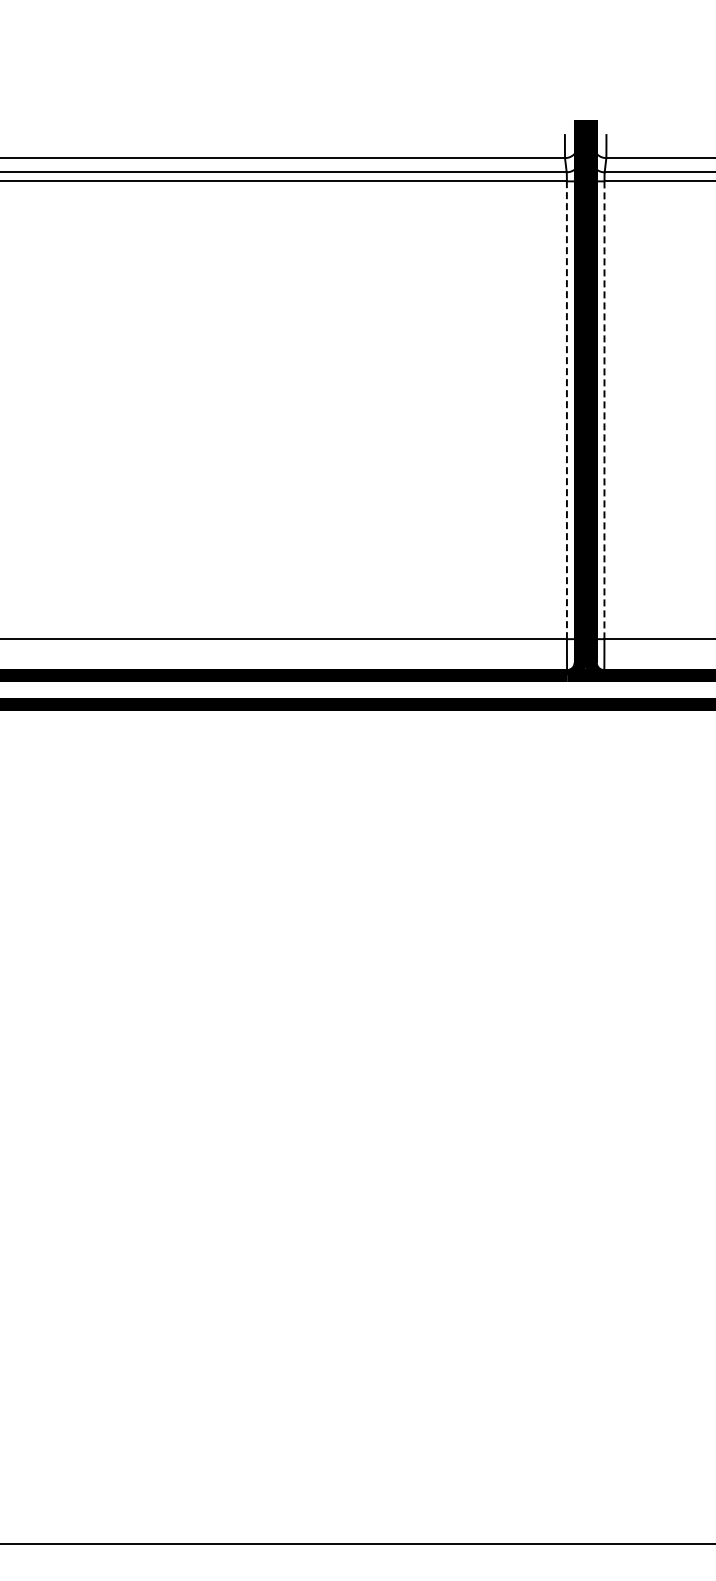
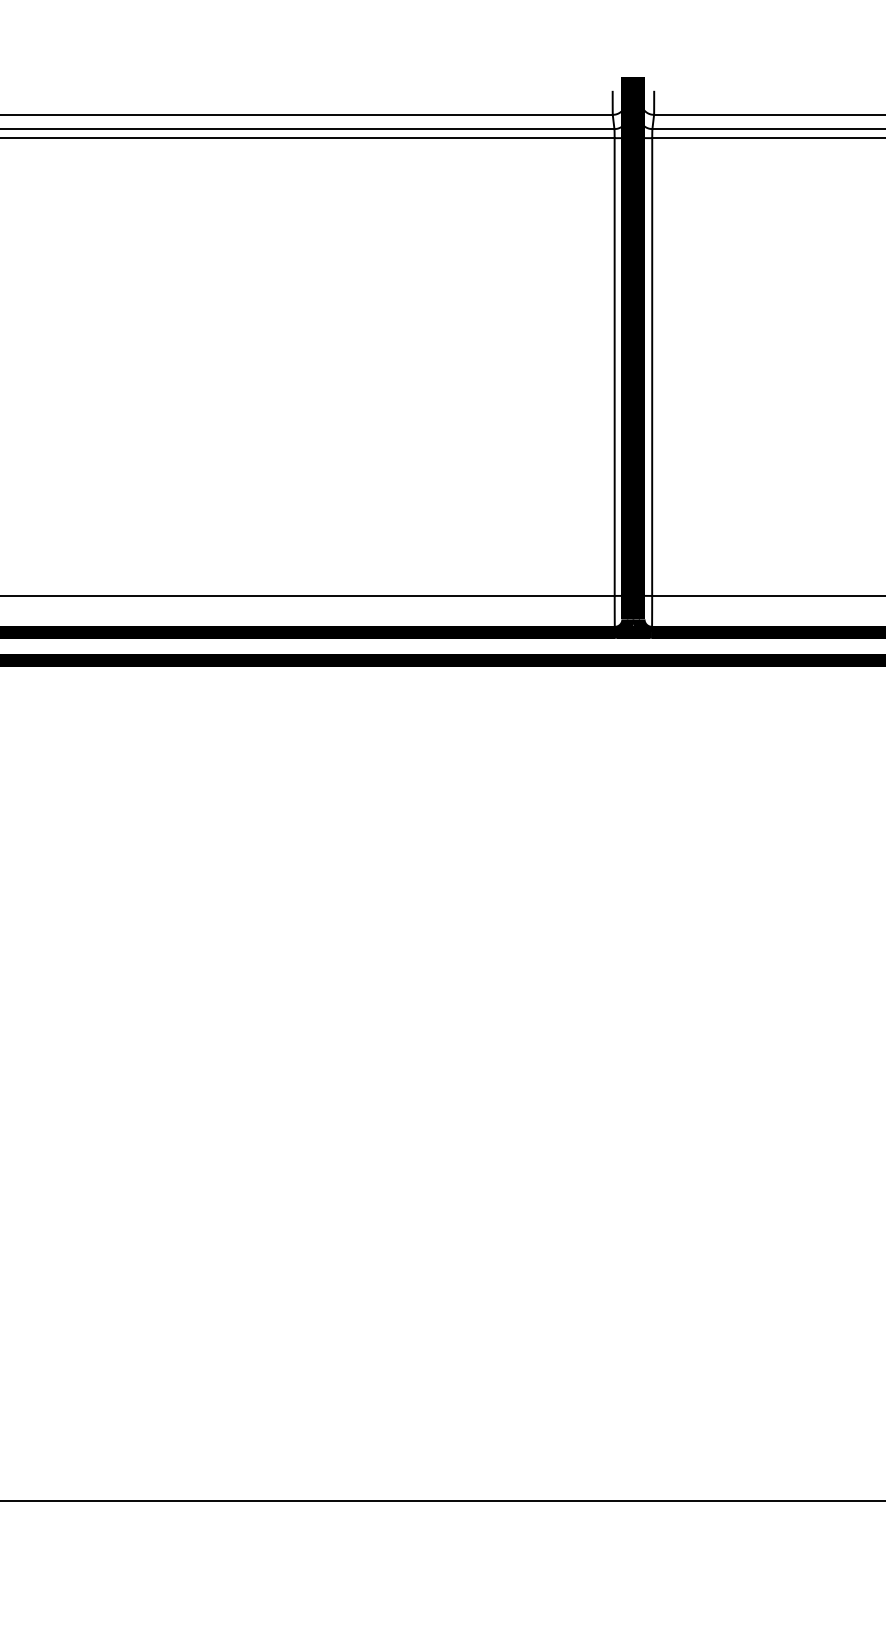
line: (566, 410) -> (614, 367), dashed -> solid
line: (604, 410) -> (652, 367), dashed -> solid

